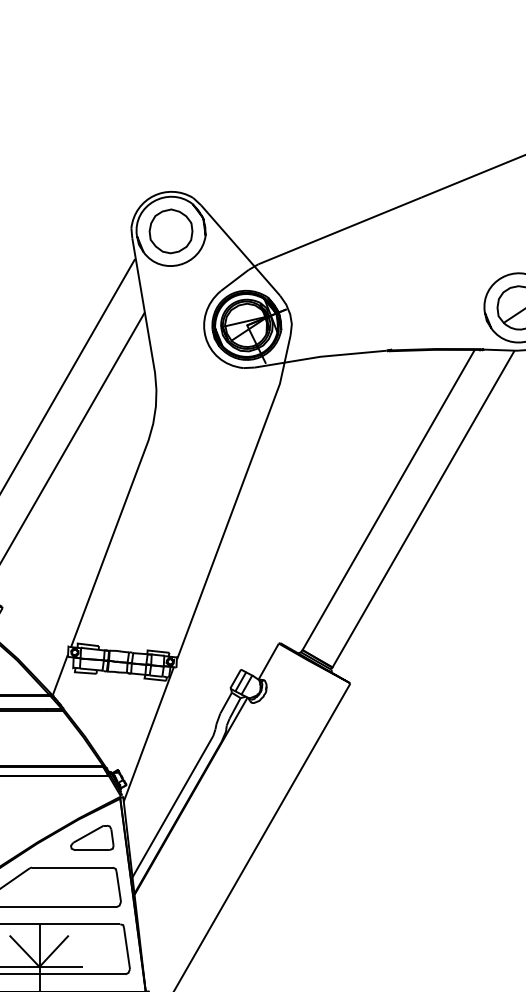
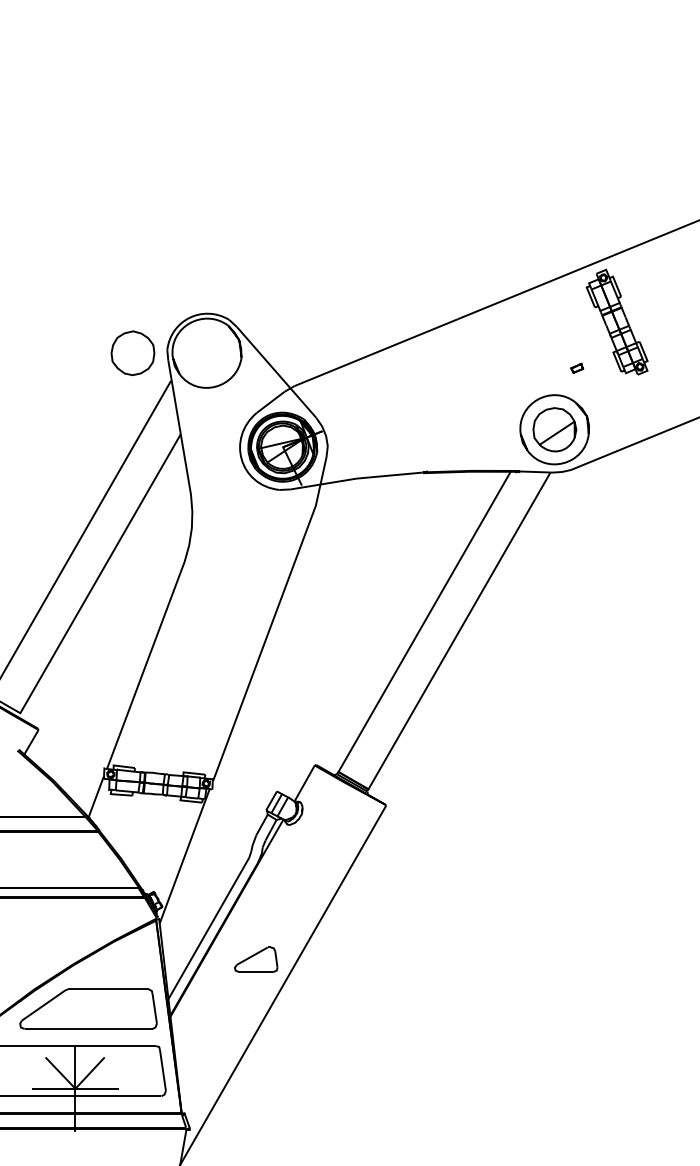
part: (170, 231) -> (132, 353), moved
part: (92, 837) -> (256, 959), moved

